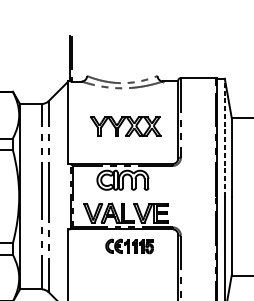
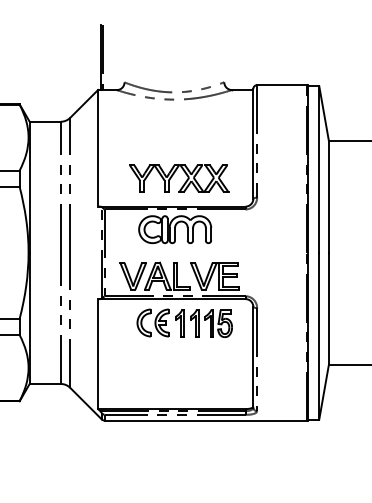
part: (122, 123) -> (174, 174), moved
line: (225, 137) -> (319, 168), dashed -> solid
part: (129, 245) -> (184, 322), size x1.43

